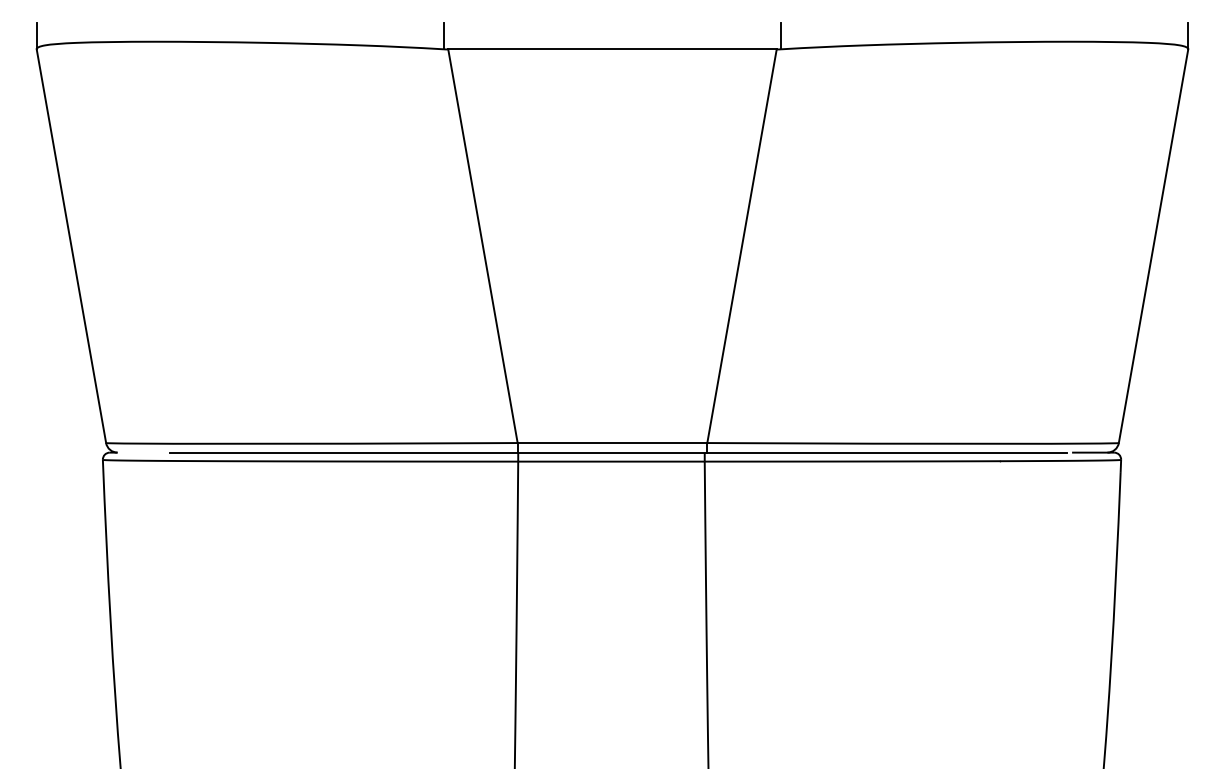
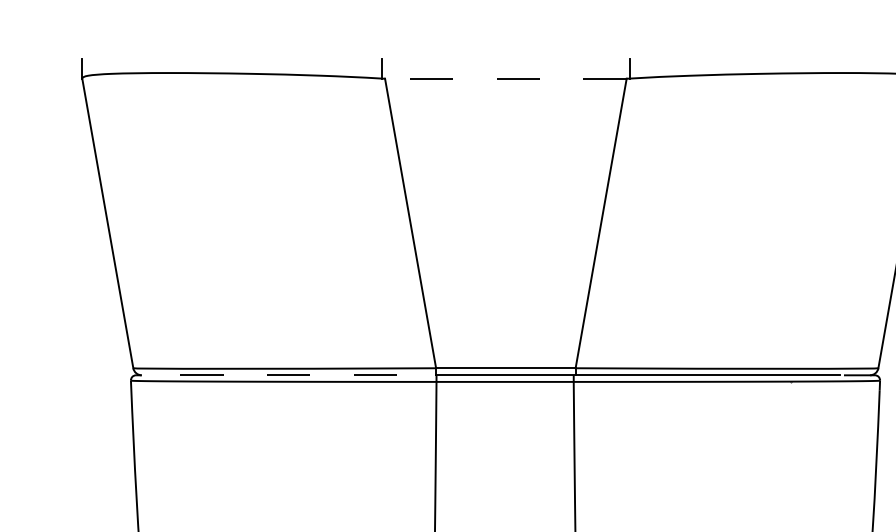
line: (612, 49) -> (505, 78), solid -> dashed
line: (343, 452) -> (307, 375), solid -> dashed

